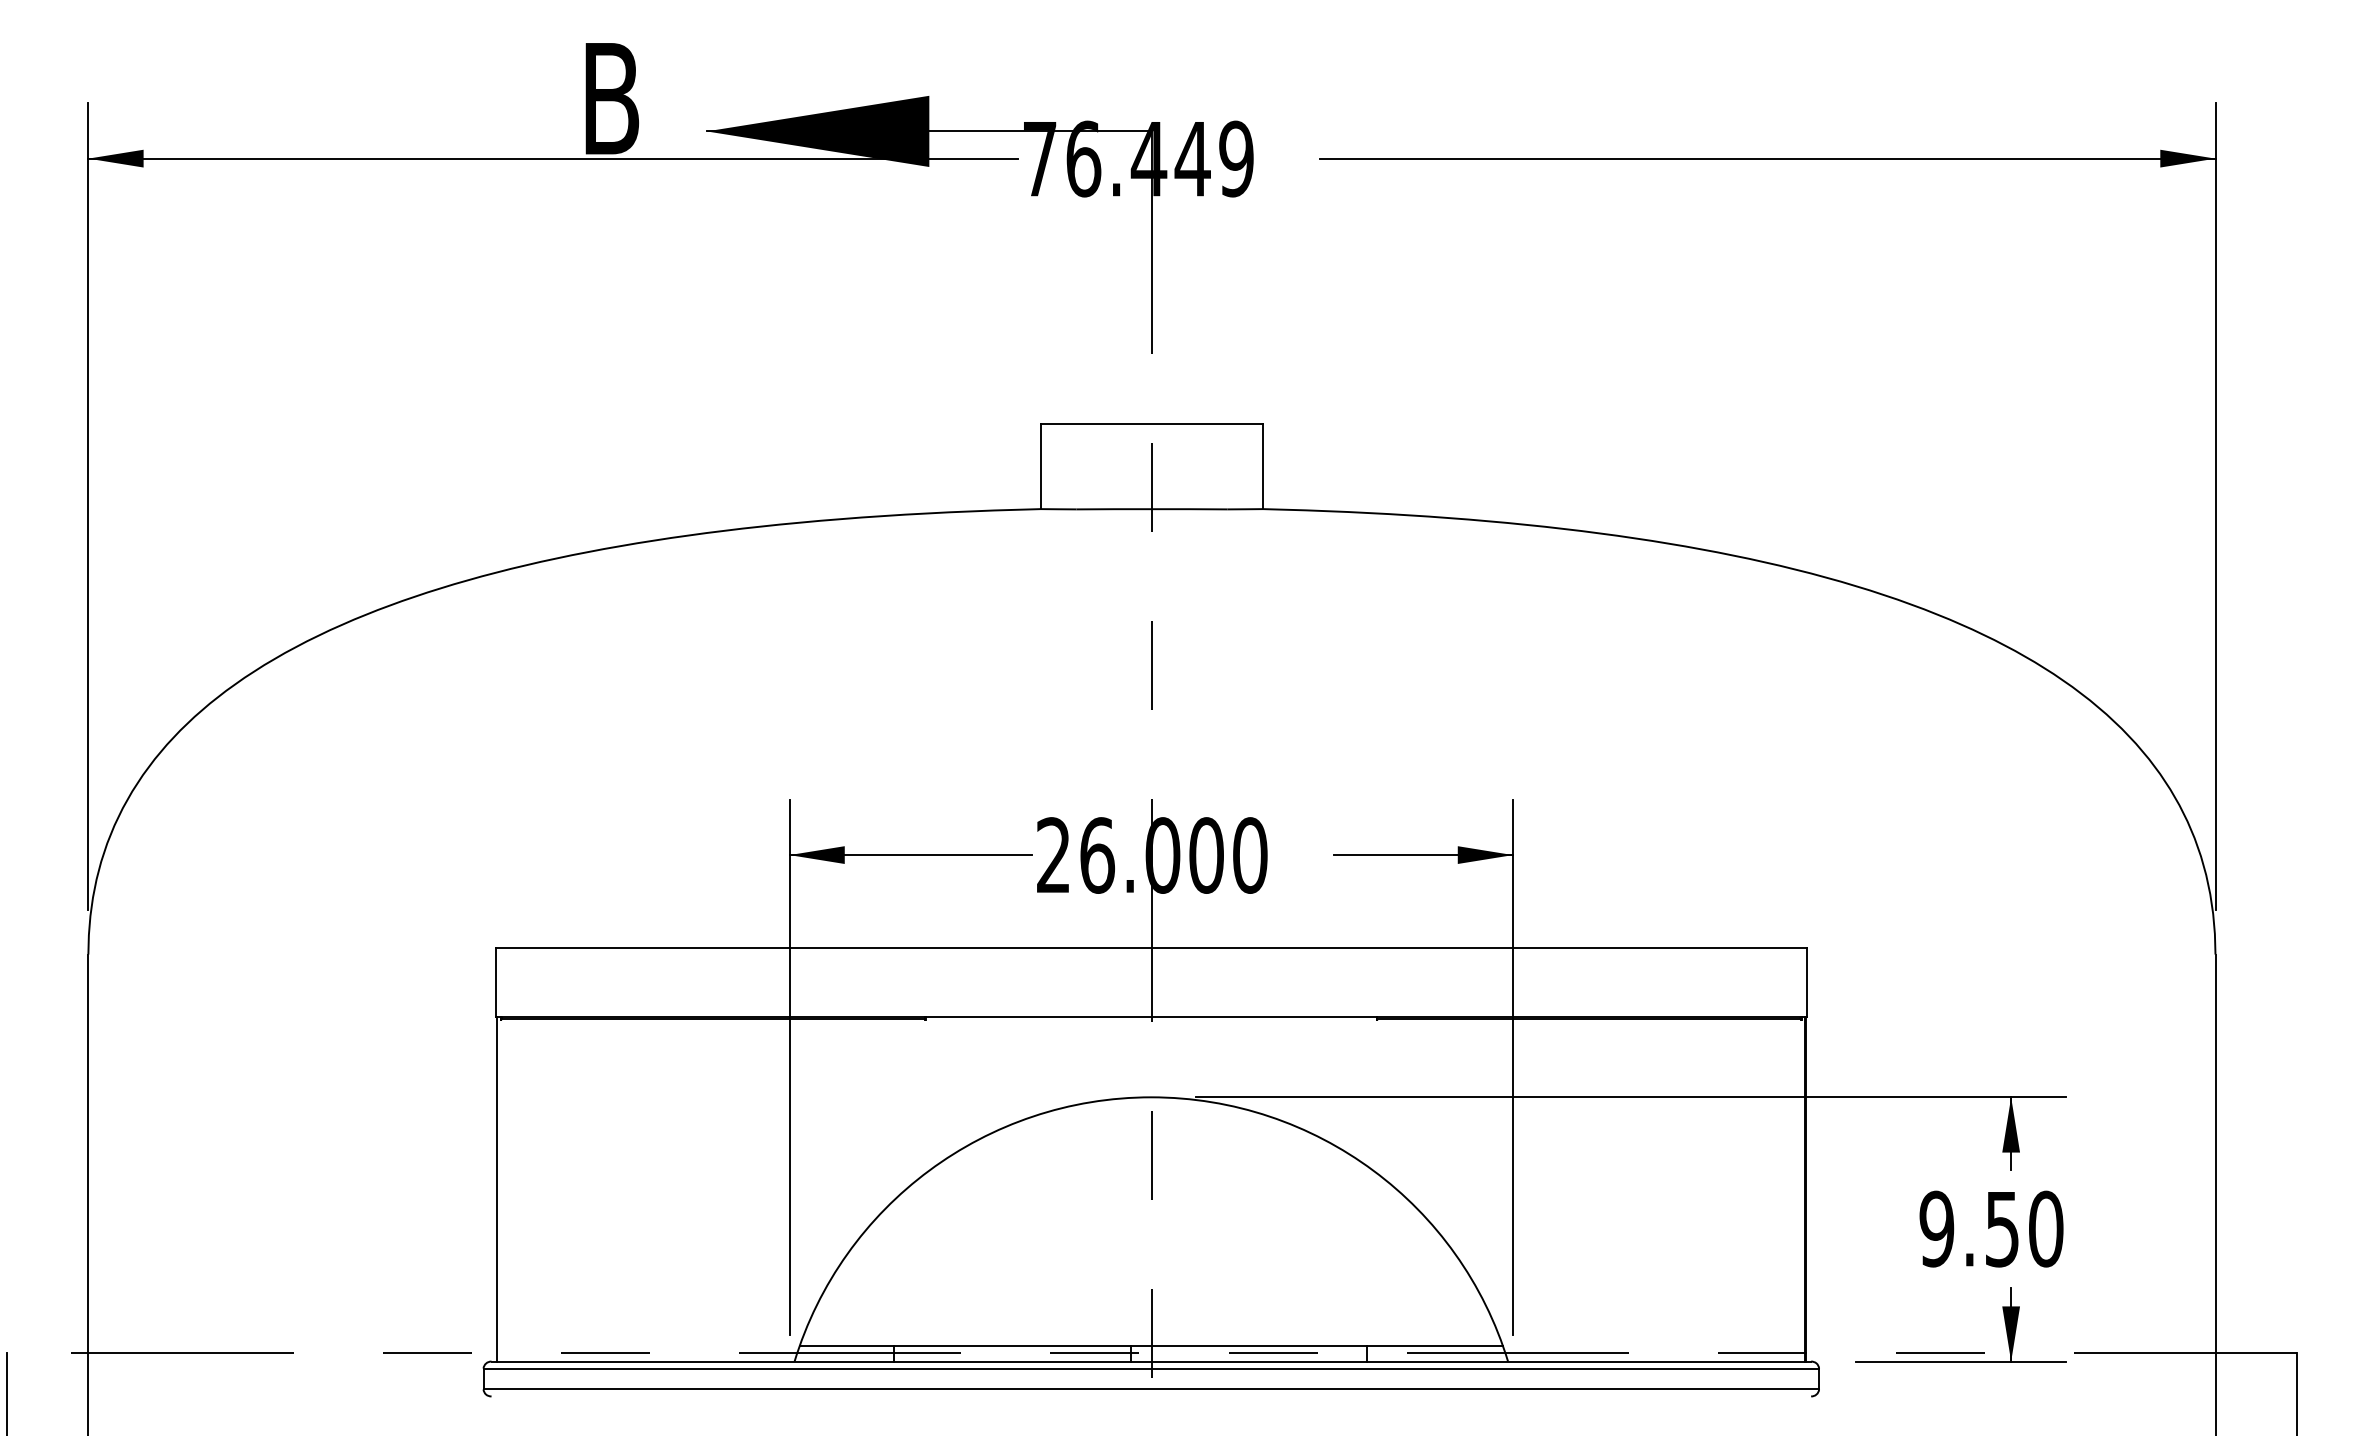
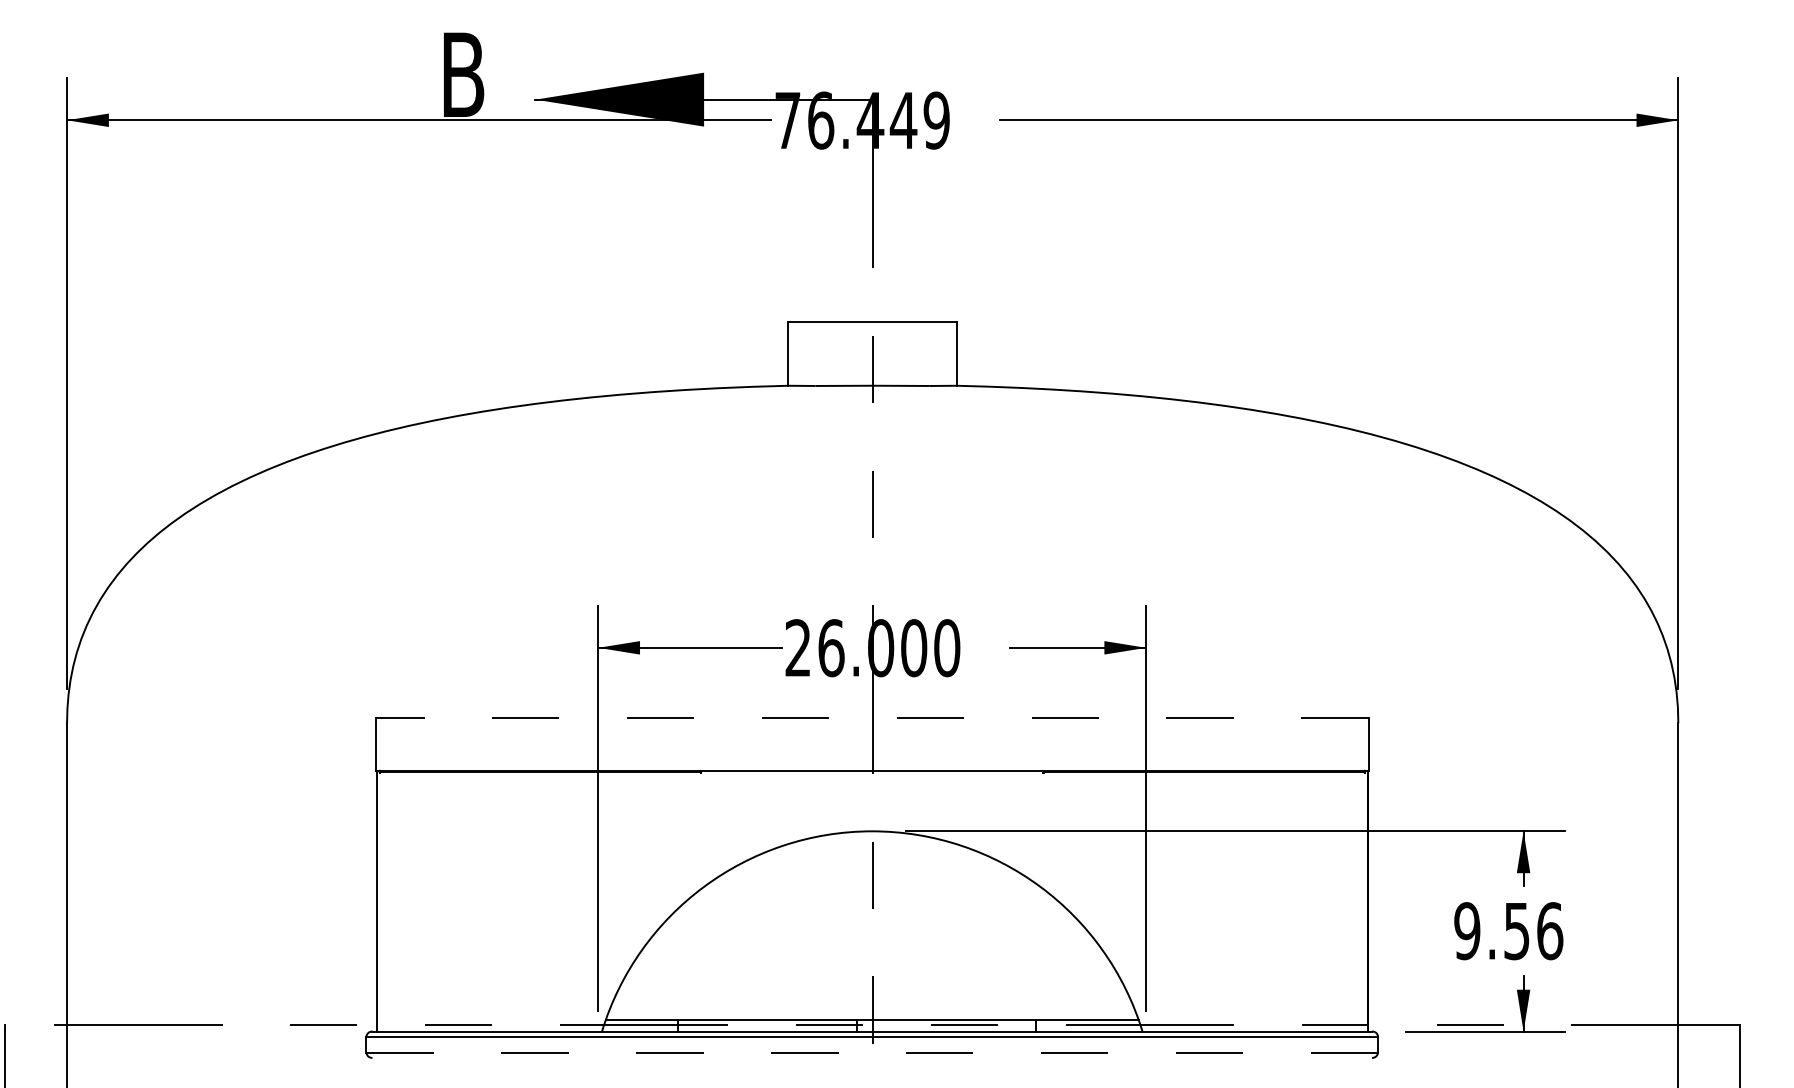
line: (1150, 947) -> (871, 717), solid -> dashed
text: (2046, 1228) -> (1550, 930), 9.50 -> 9.56
line: (1151, 1389) -> (872, 1052), solid -> dashed

